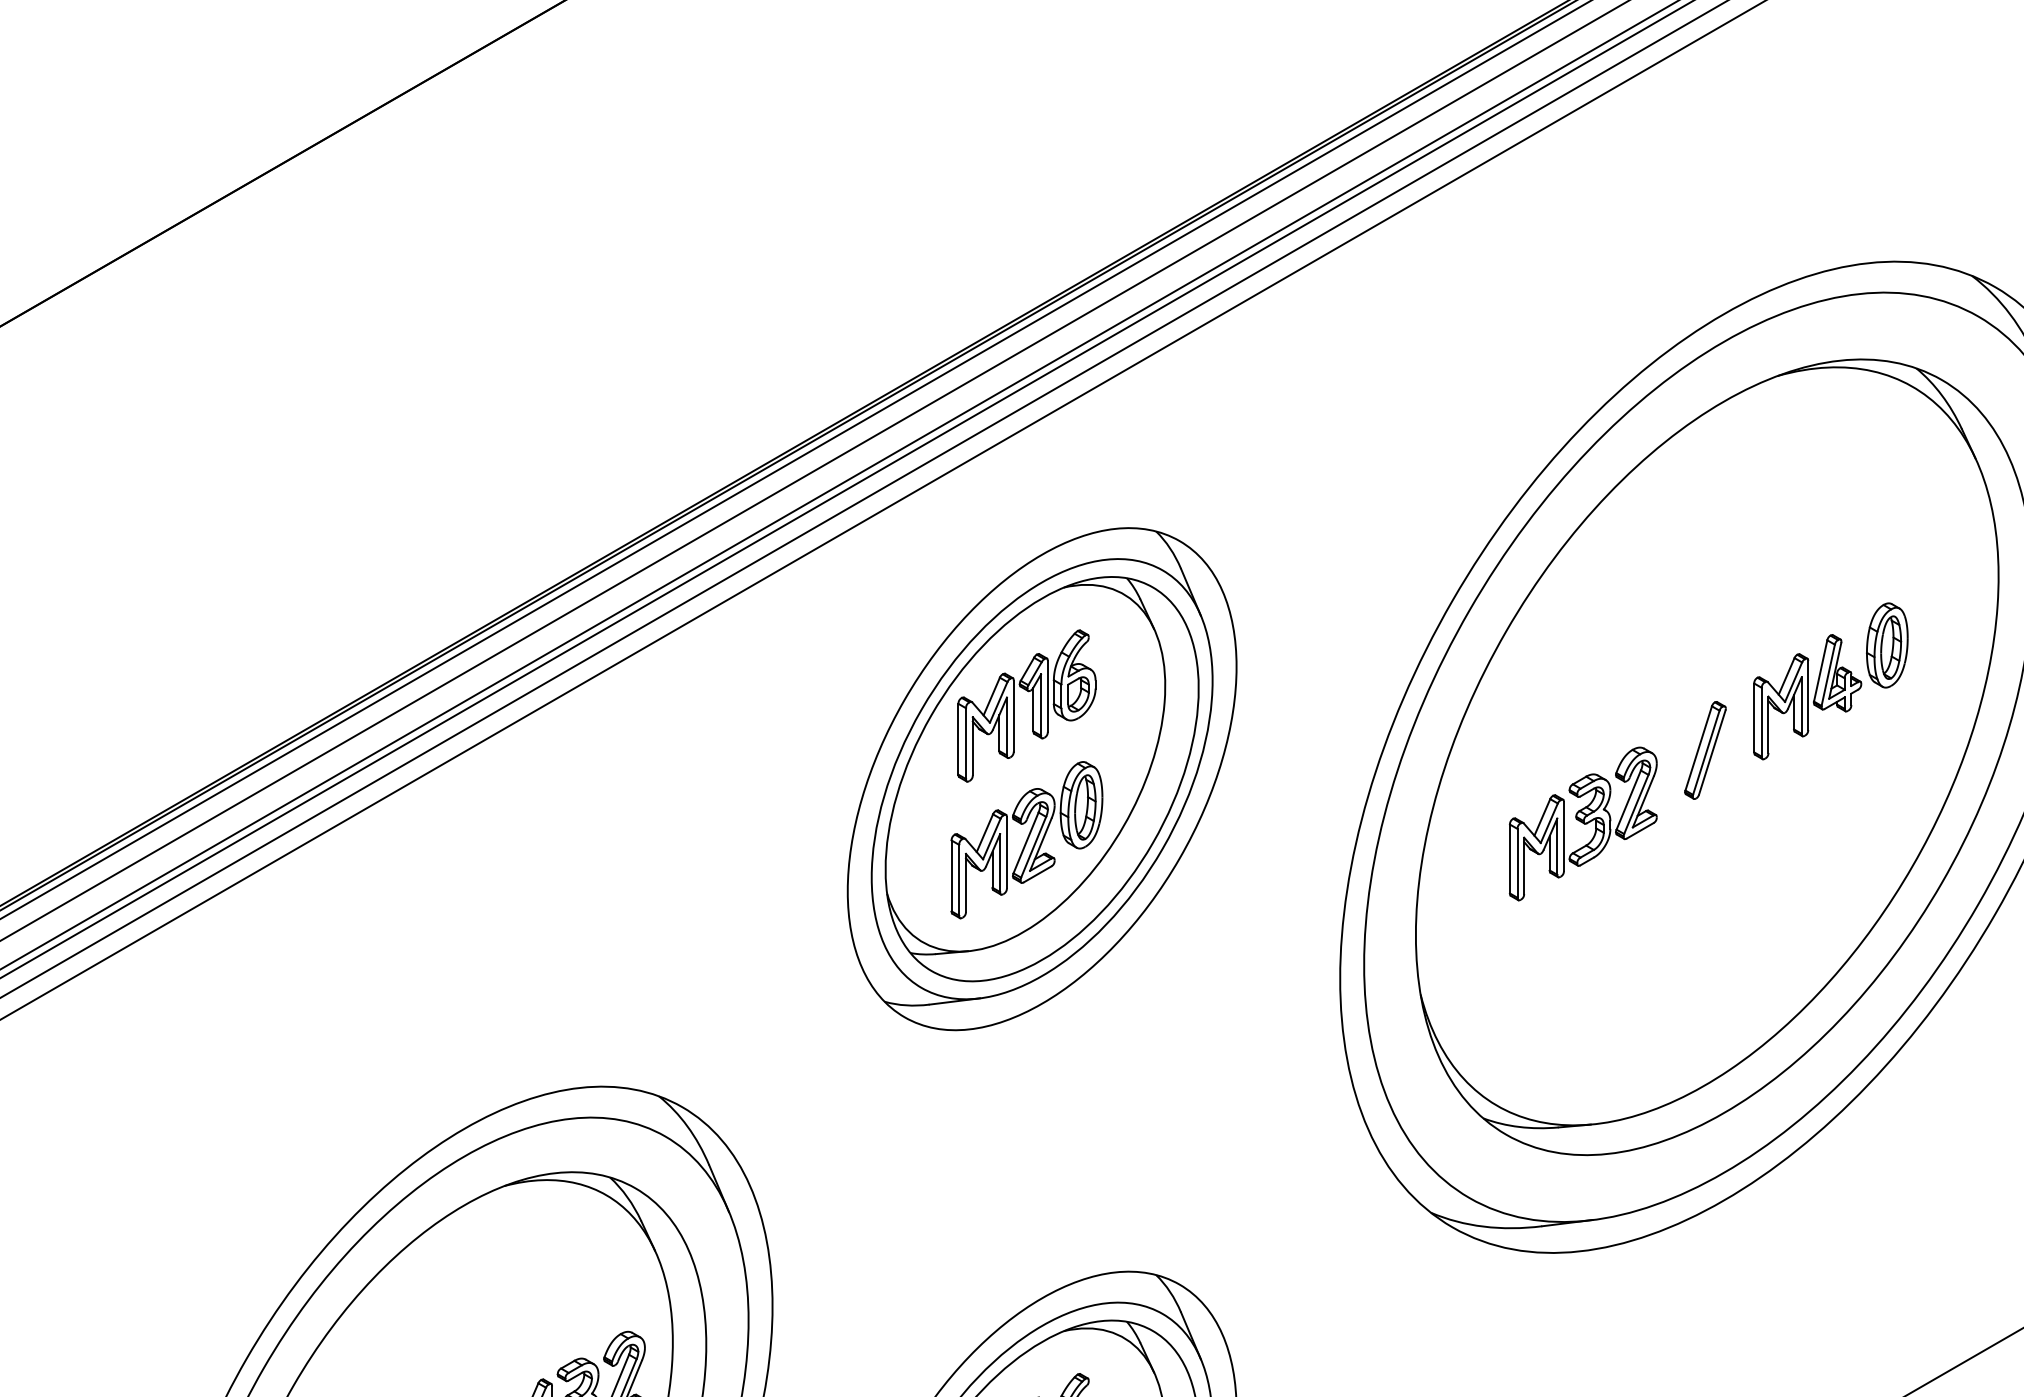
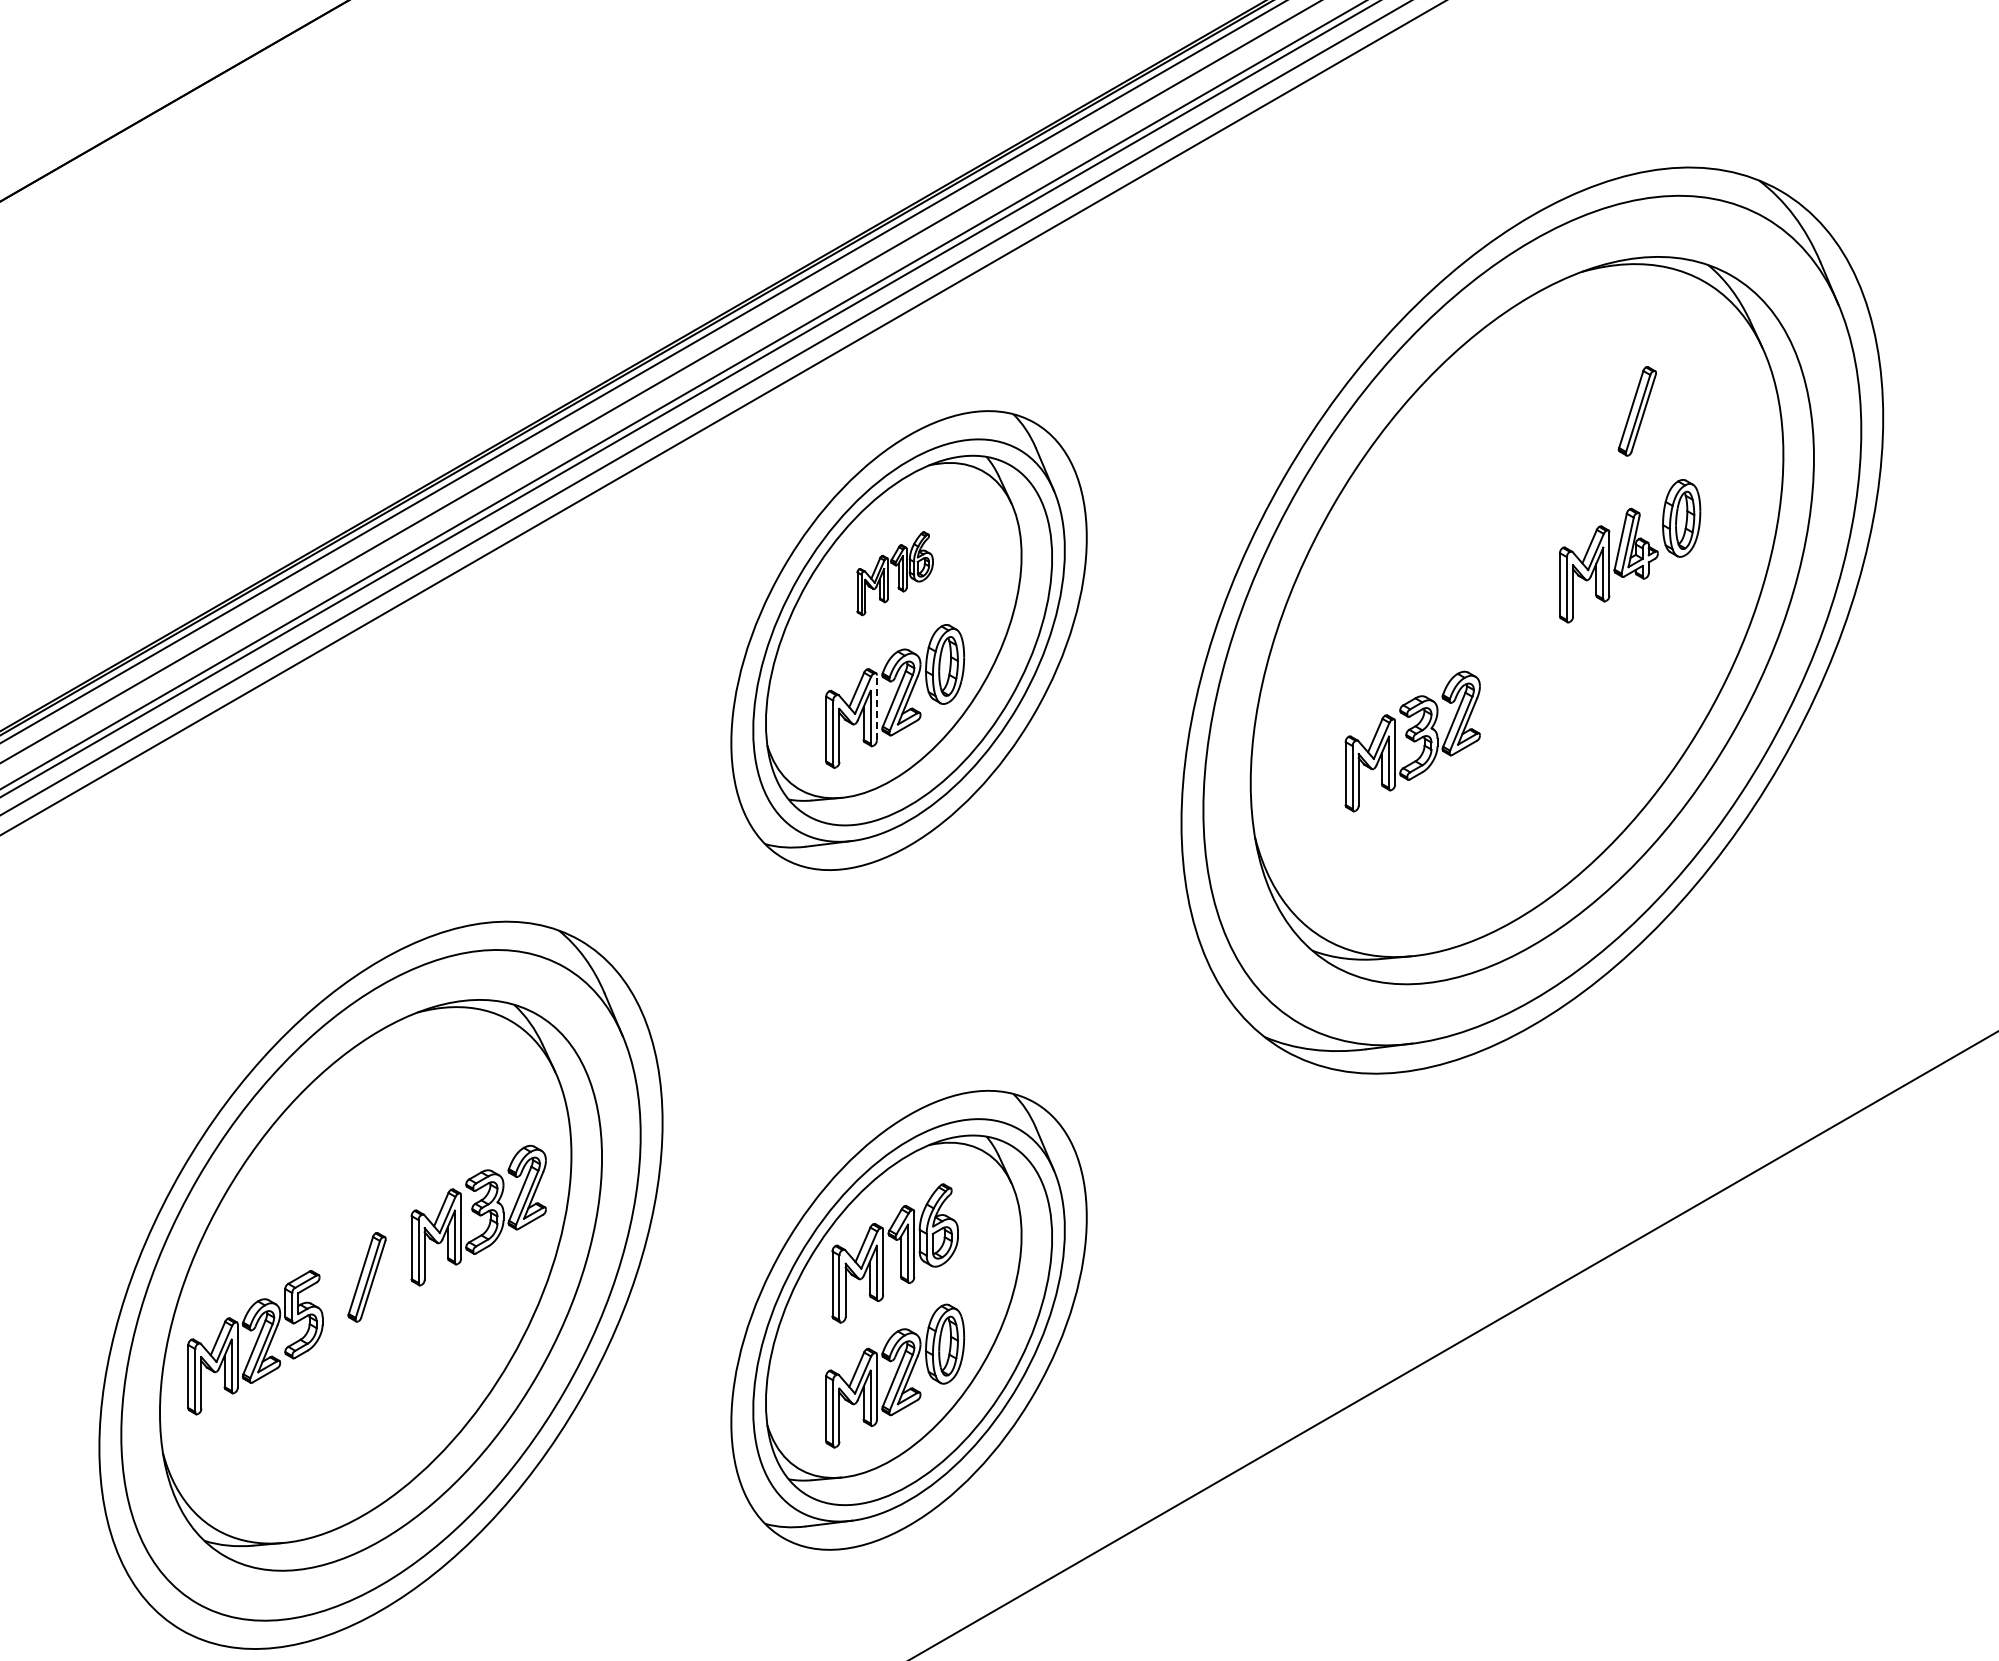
part: (1026, 705) -> (894, 573), size x0.6
part: (1704, 750) -> (1636, 411), moved
part: (1583, 823) -> (1412, 741), moved
line: (1006, 852) -> (876, 707), solid -> dashed

